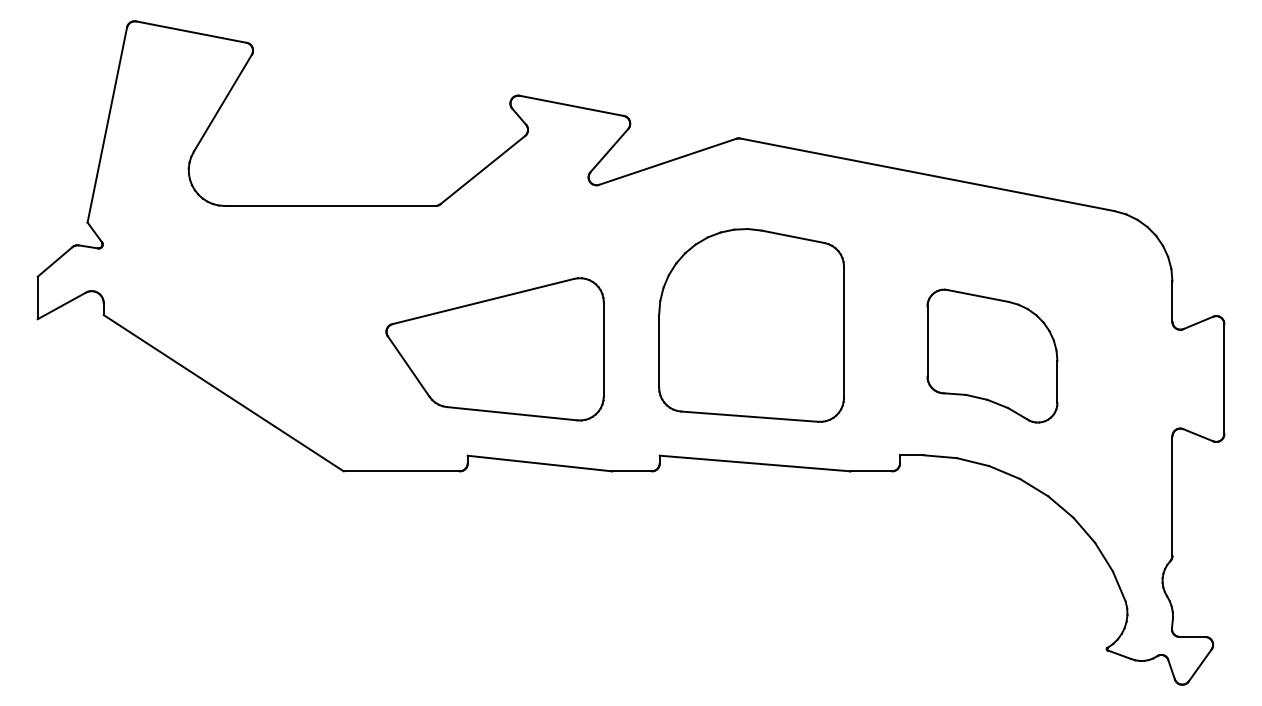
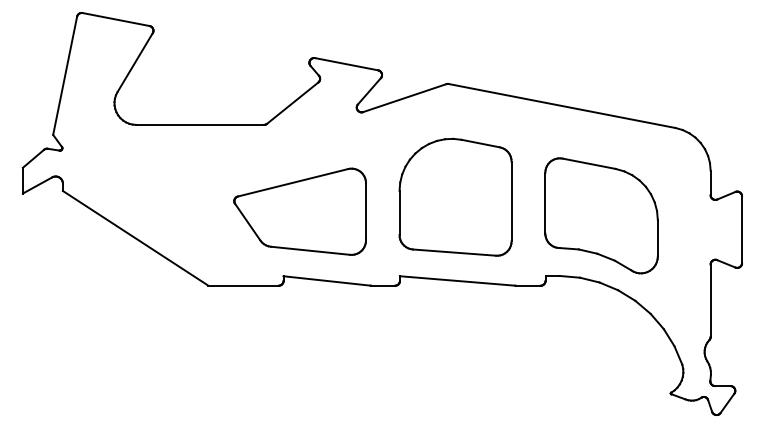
part: (992, 355) -> (601, 215), size x1.43

